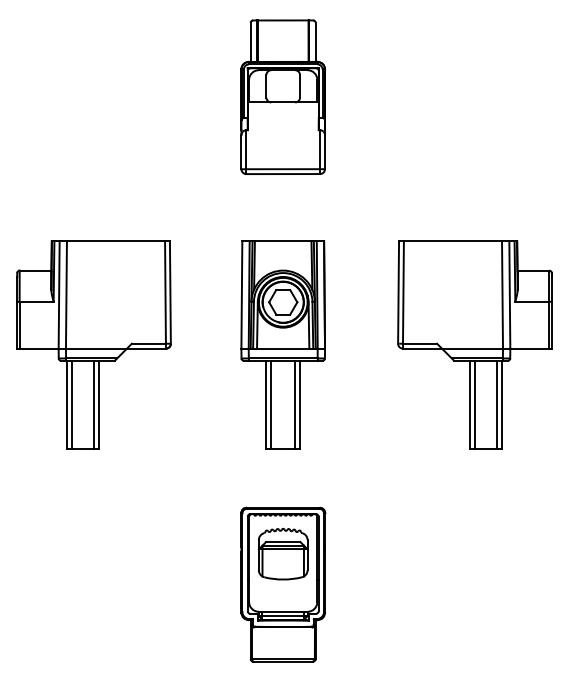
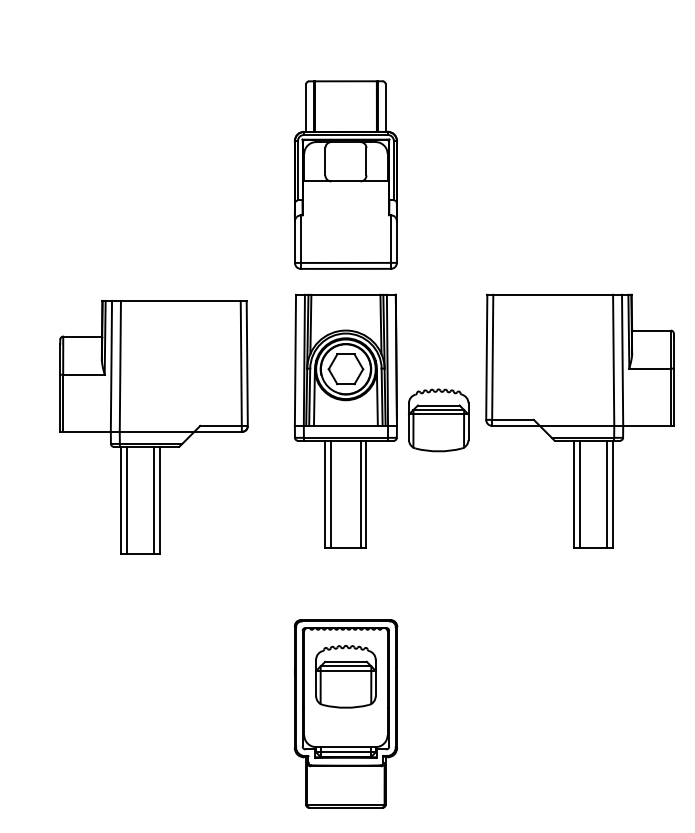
part: (283, 96) -> (346, 174), moved
part: (93, 344) -> (153, 426), moved
part: (358, 344) -> (437, 420), added

